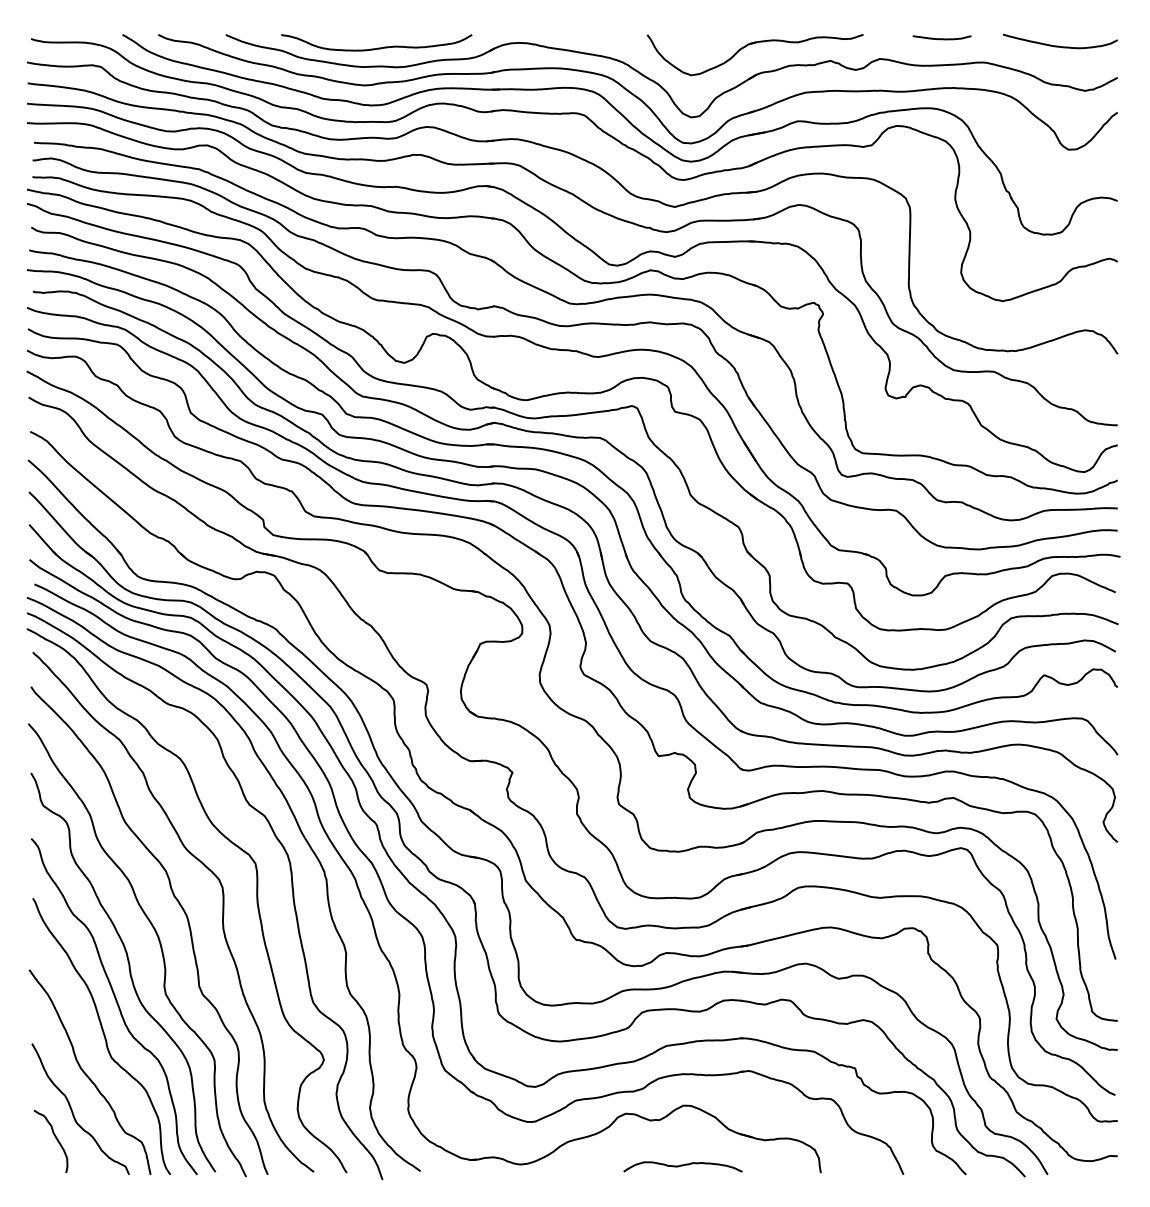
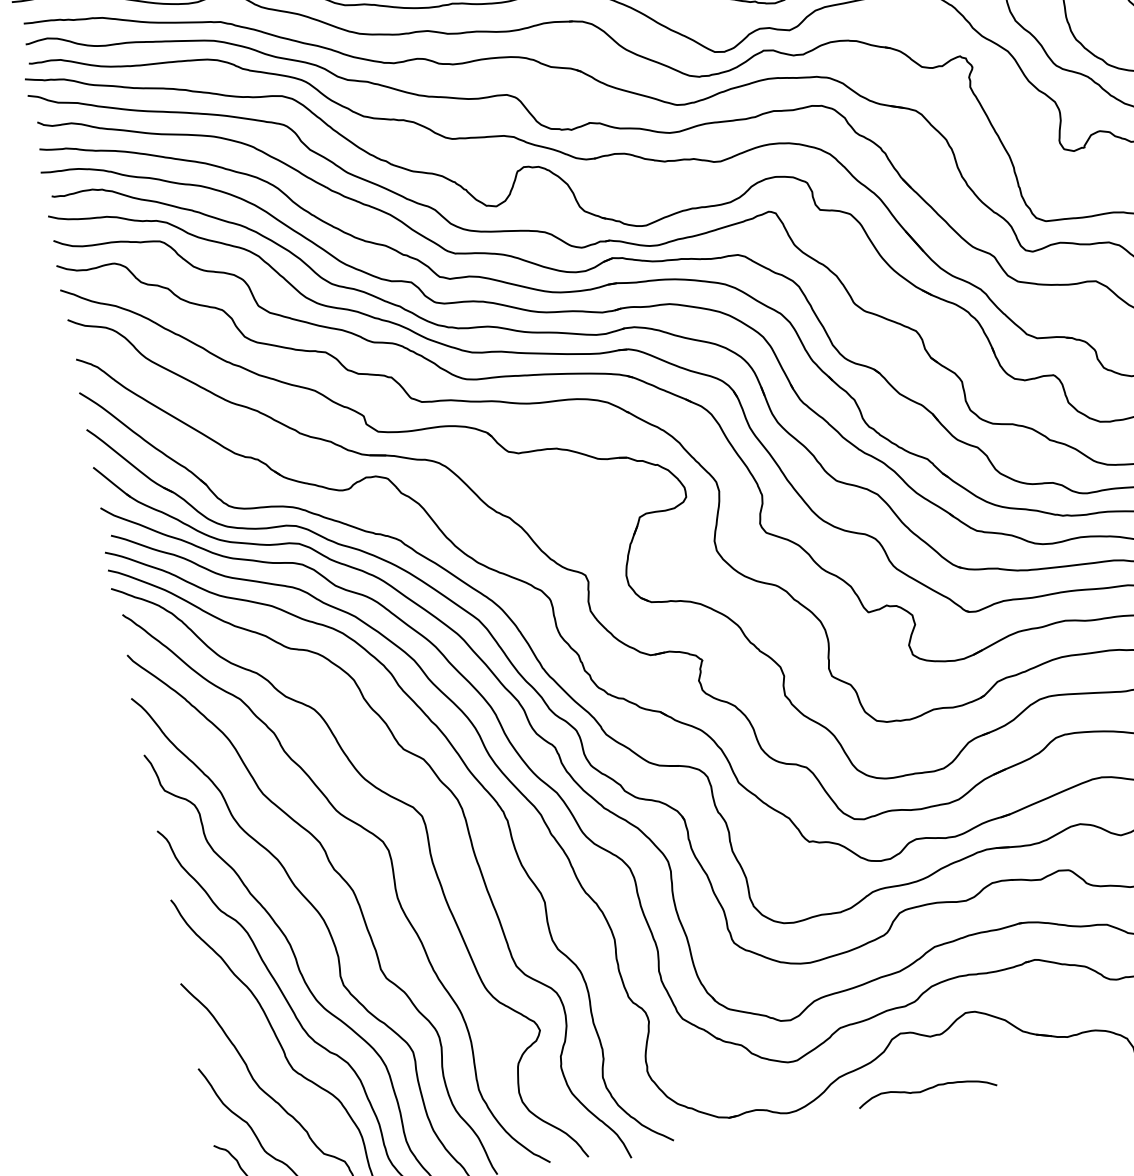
curve: (682, 1166) -> (926, 1090), moved

